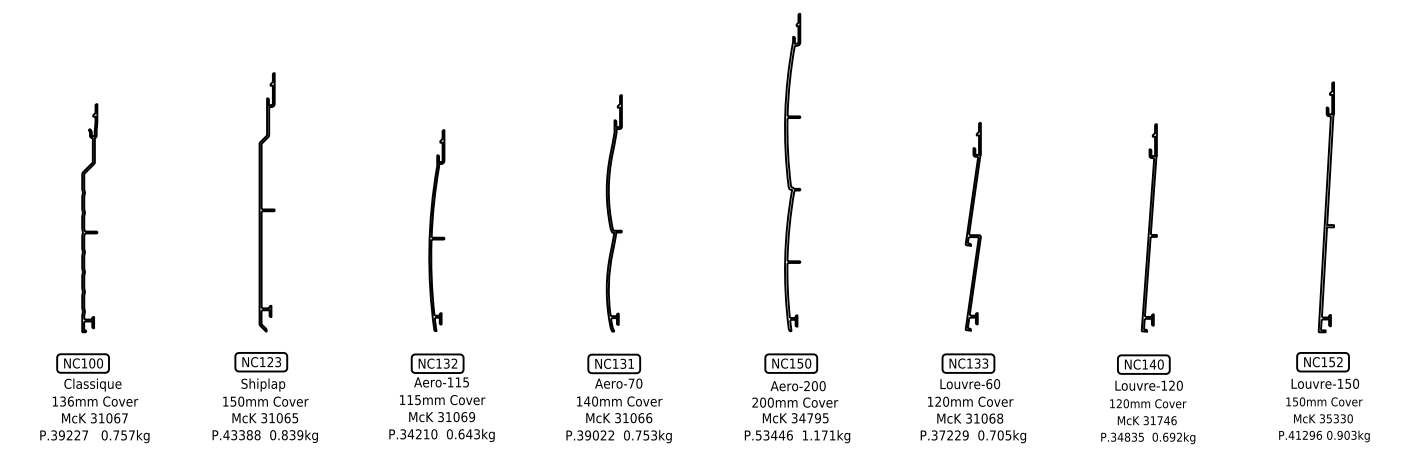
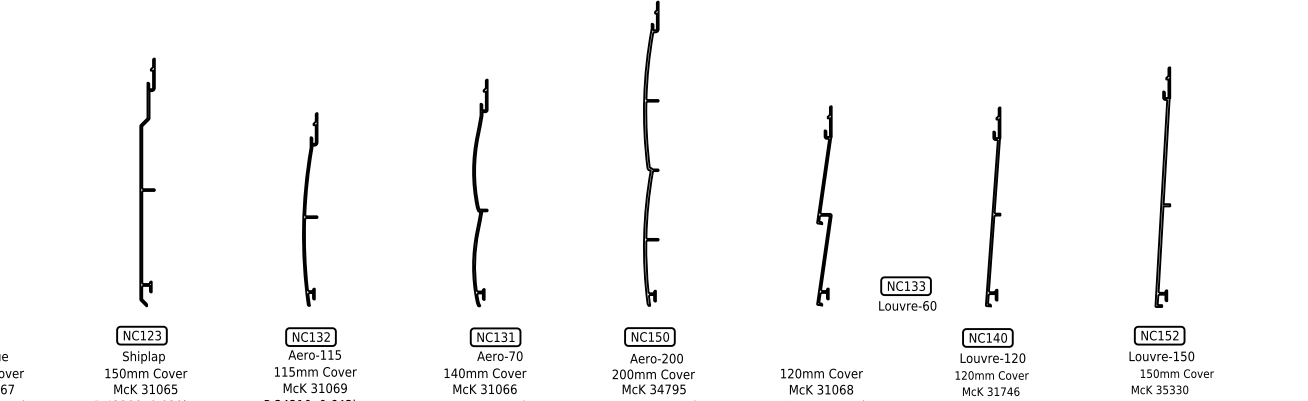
part: (614, 370) -> (495, 343), moved
part: (970, 371) -> (908, 293), moved
text: (1324, 401) -> (1177, 373), moved

